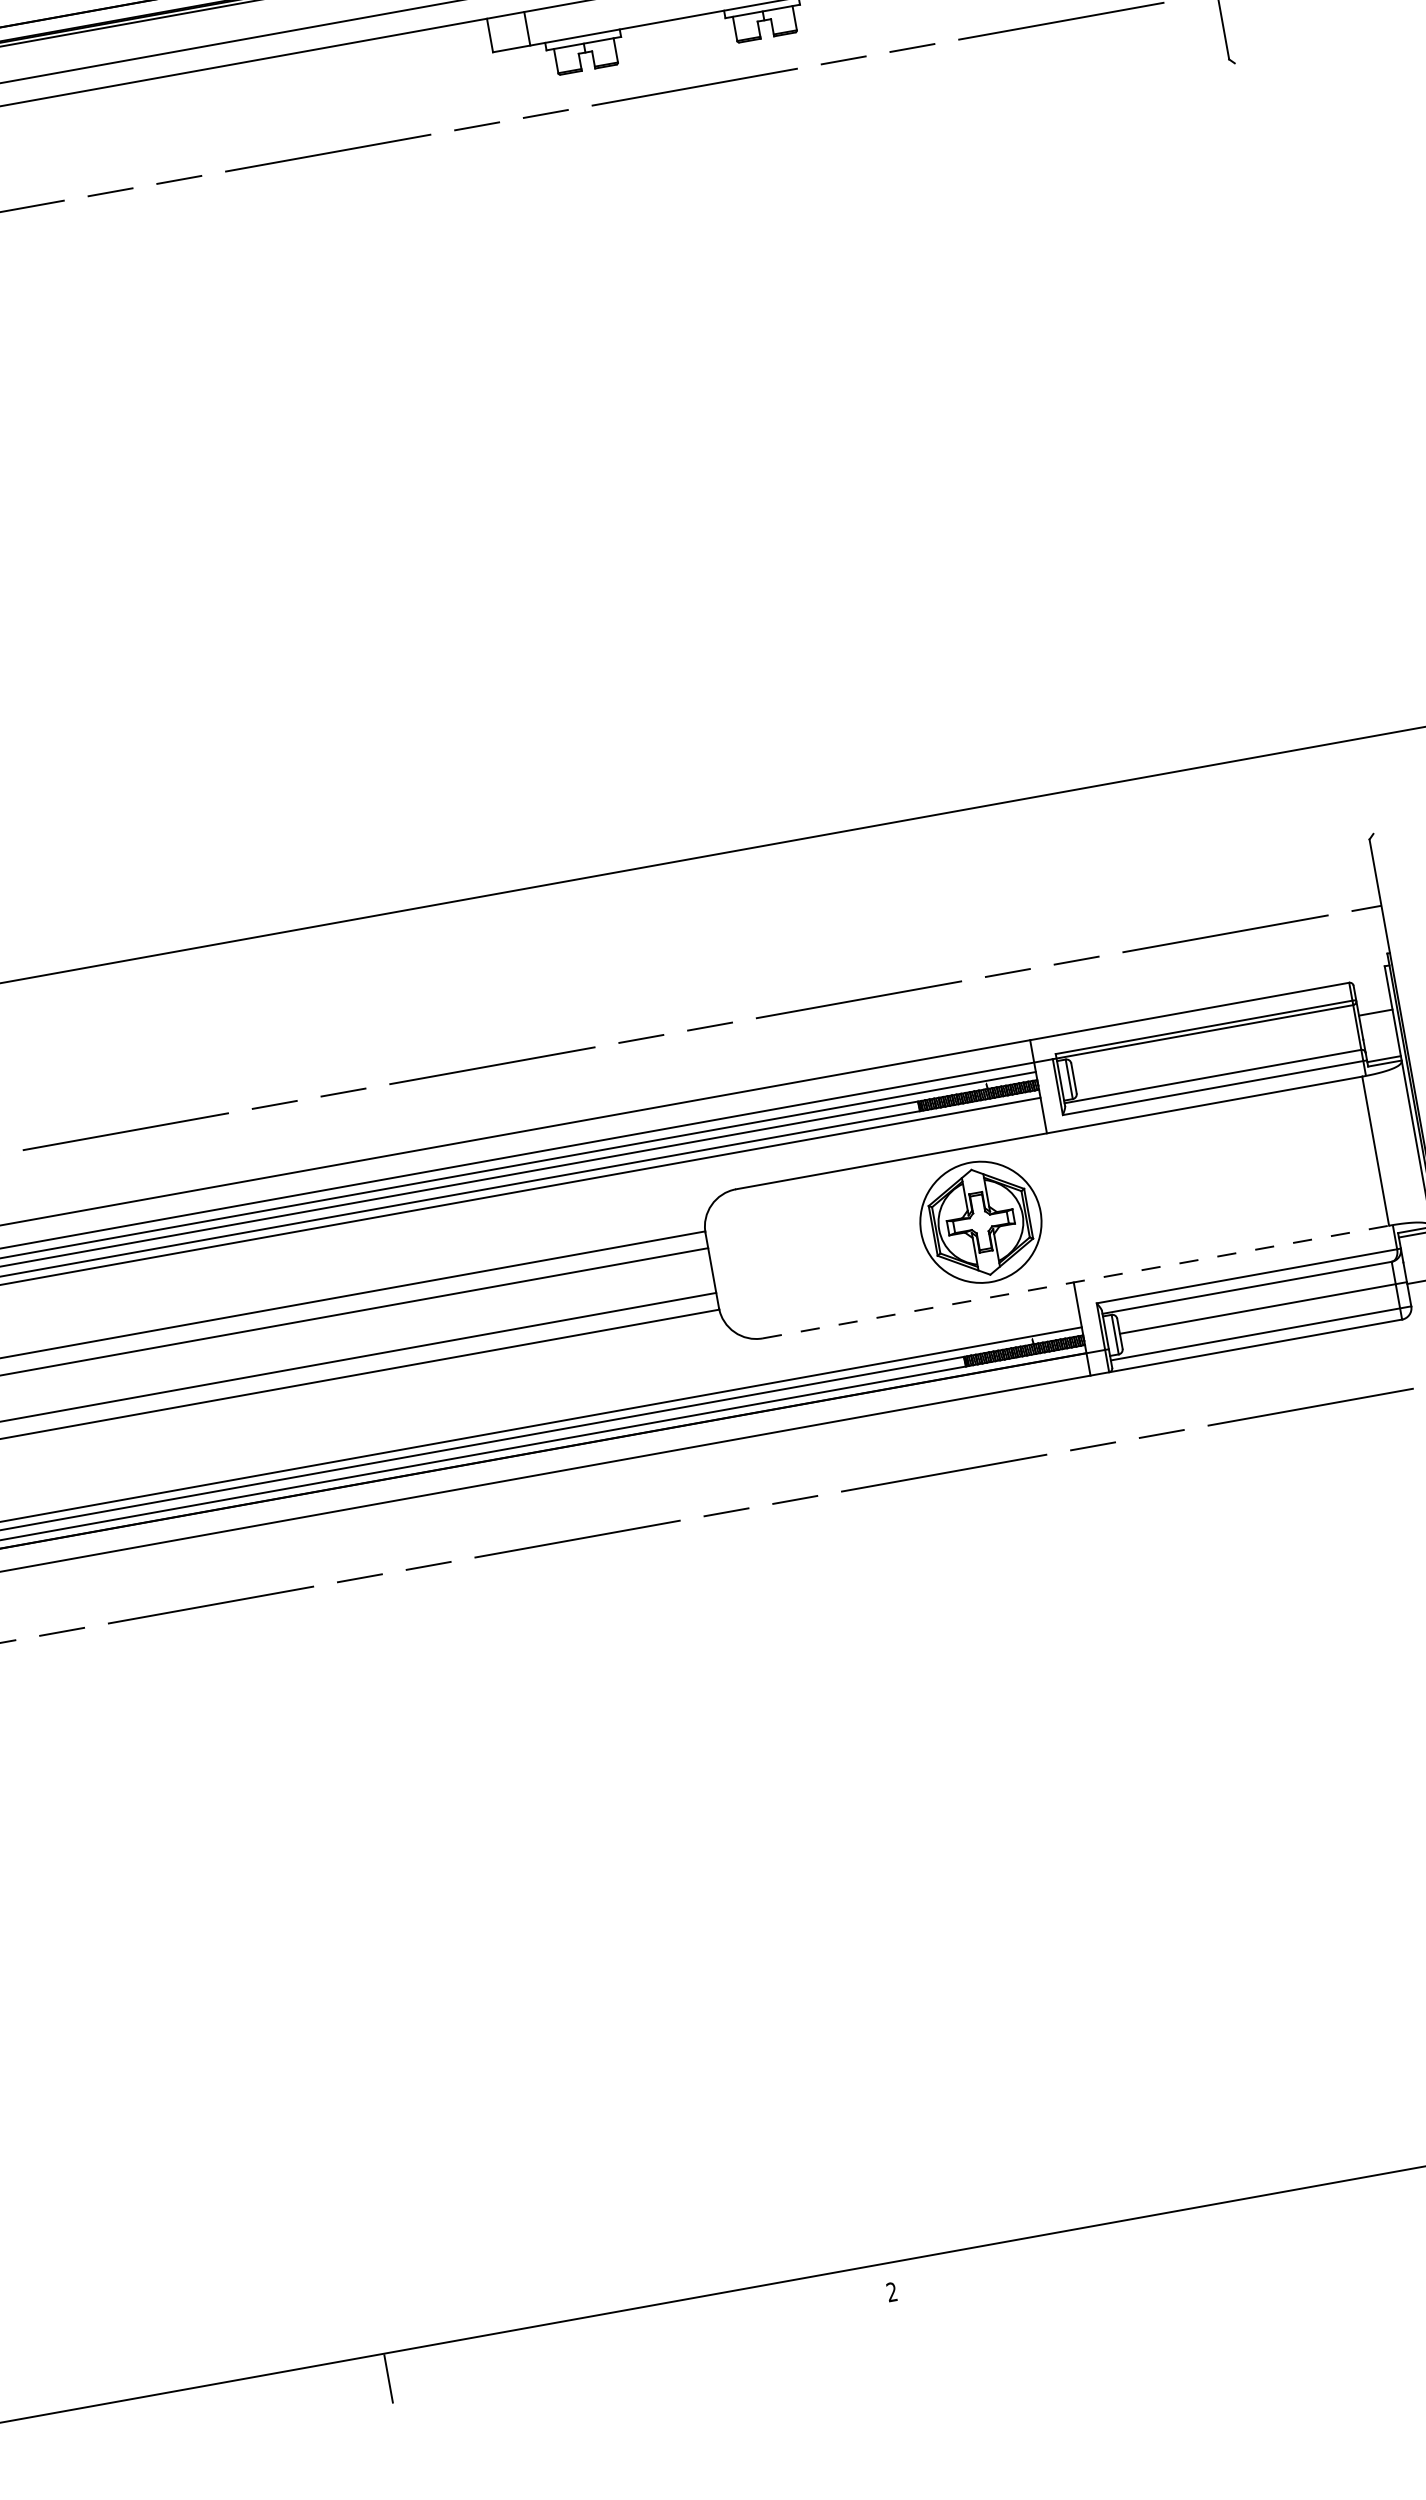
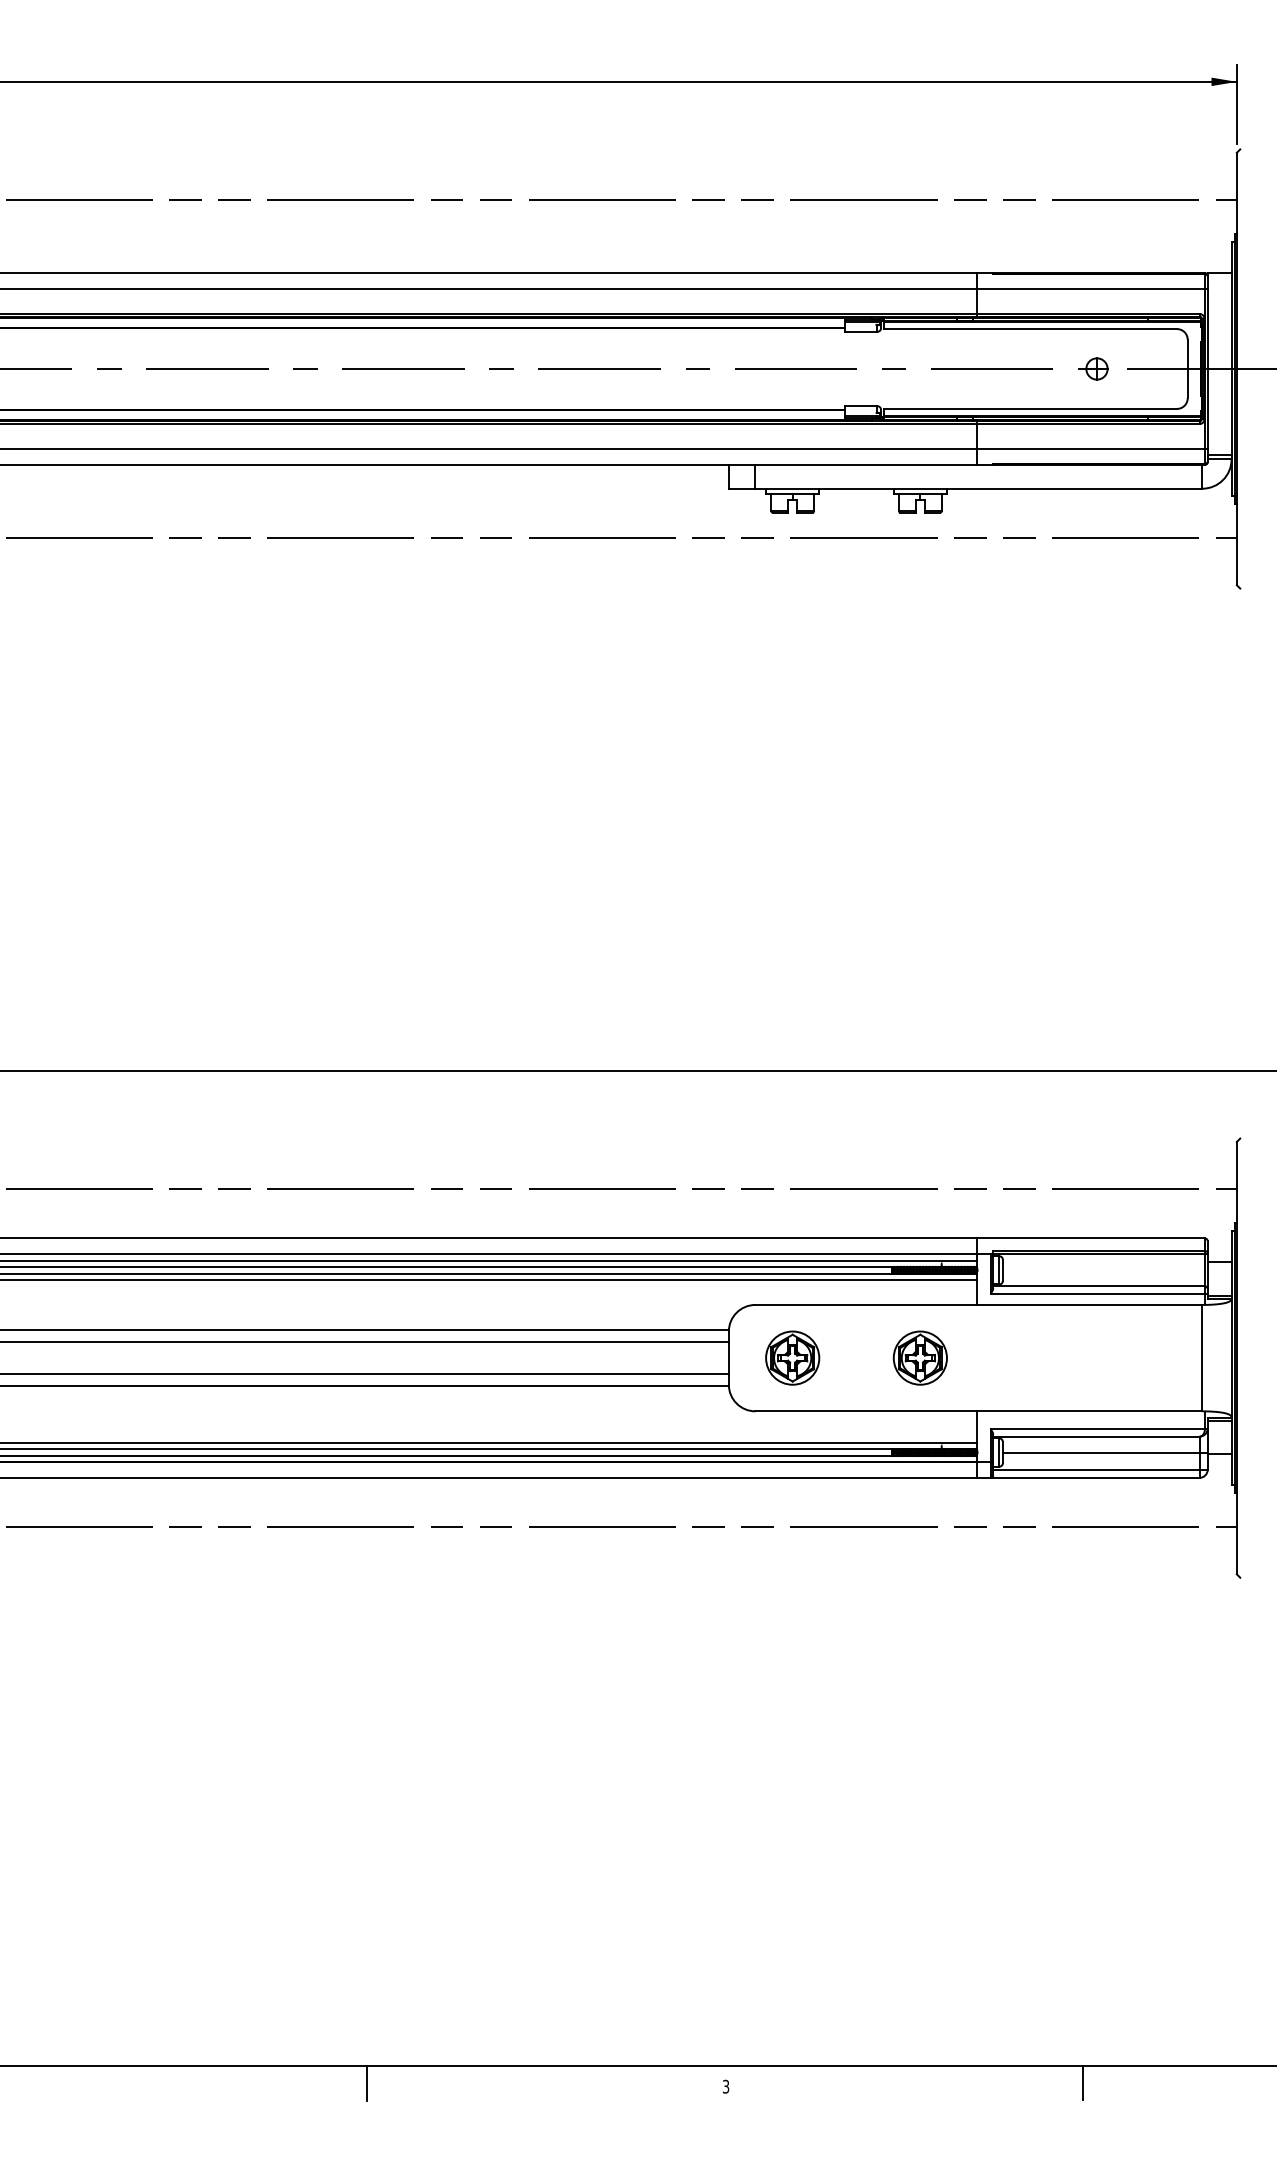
part: (979, 1221) -> (919, 1357), size x0.62
part: (801, 1253) -> (792, 1357), added
line: (1076, 1282) -> (979, 1411), dashed -> solid
line: (1391, 2196) -> (1083, 2082), added
text: (892, 2291) -> (726, 2086), 2 -> 3

